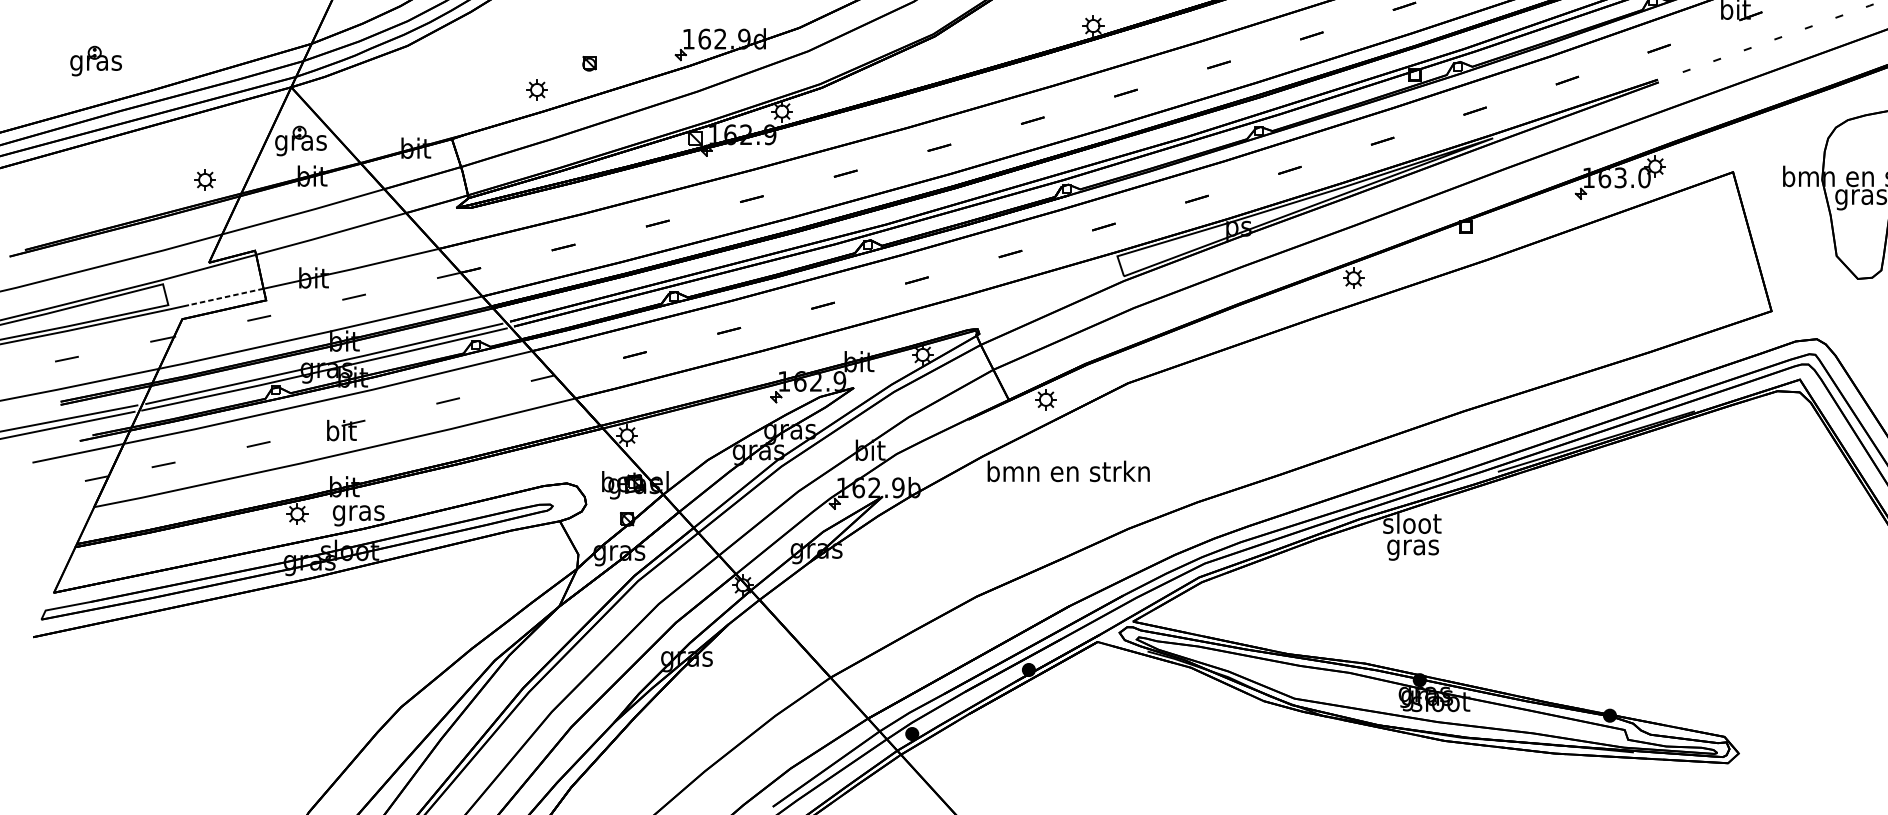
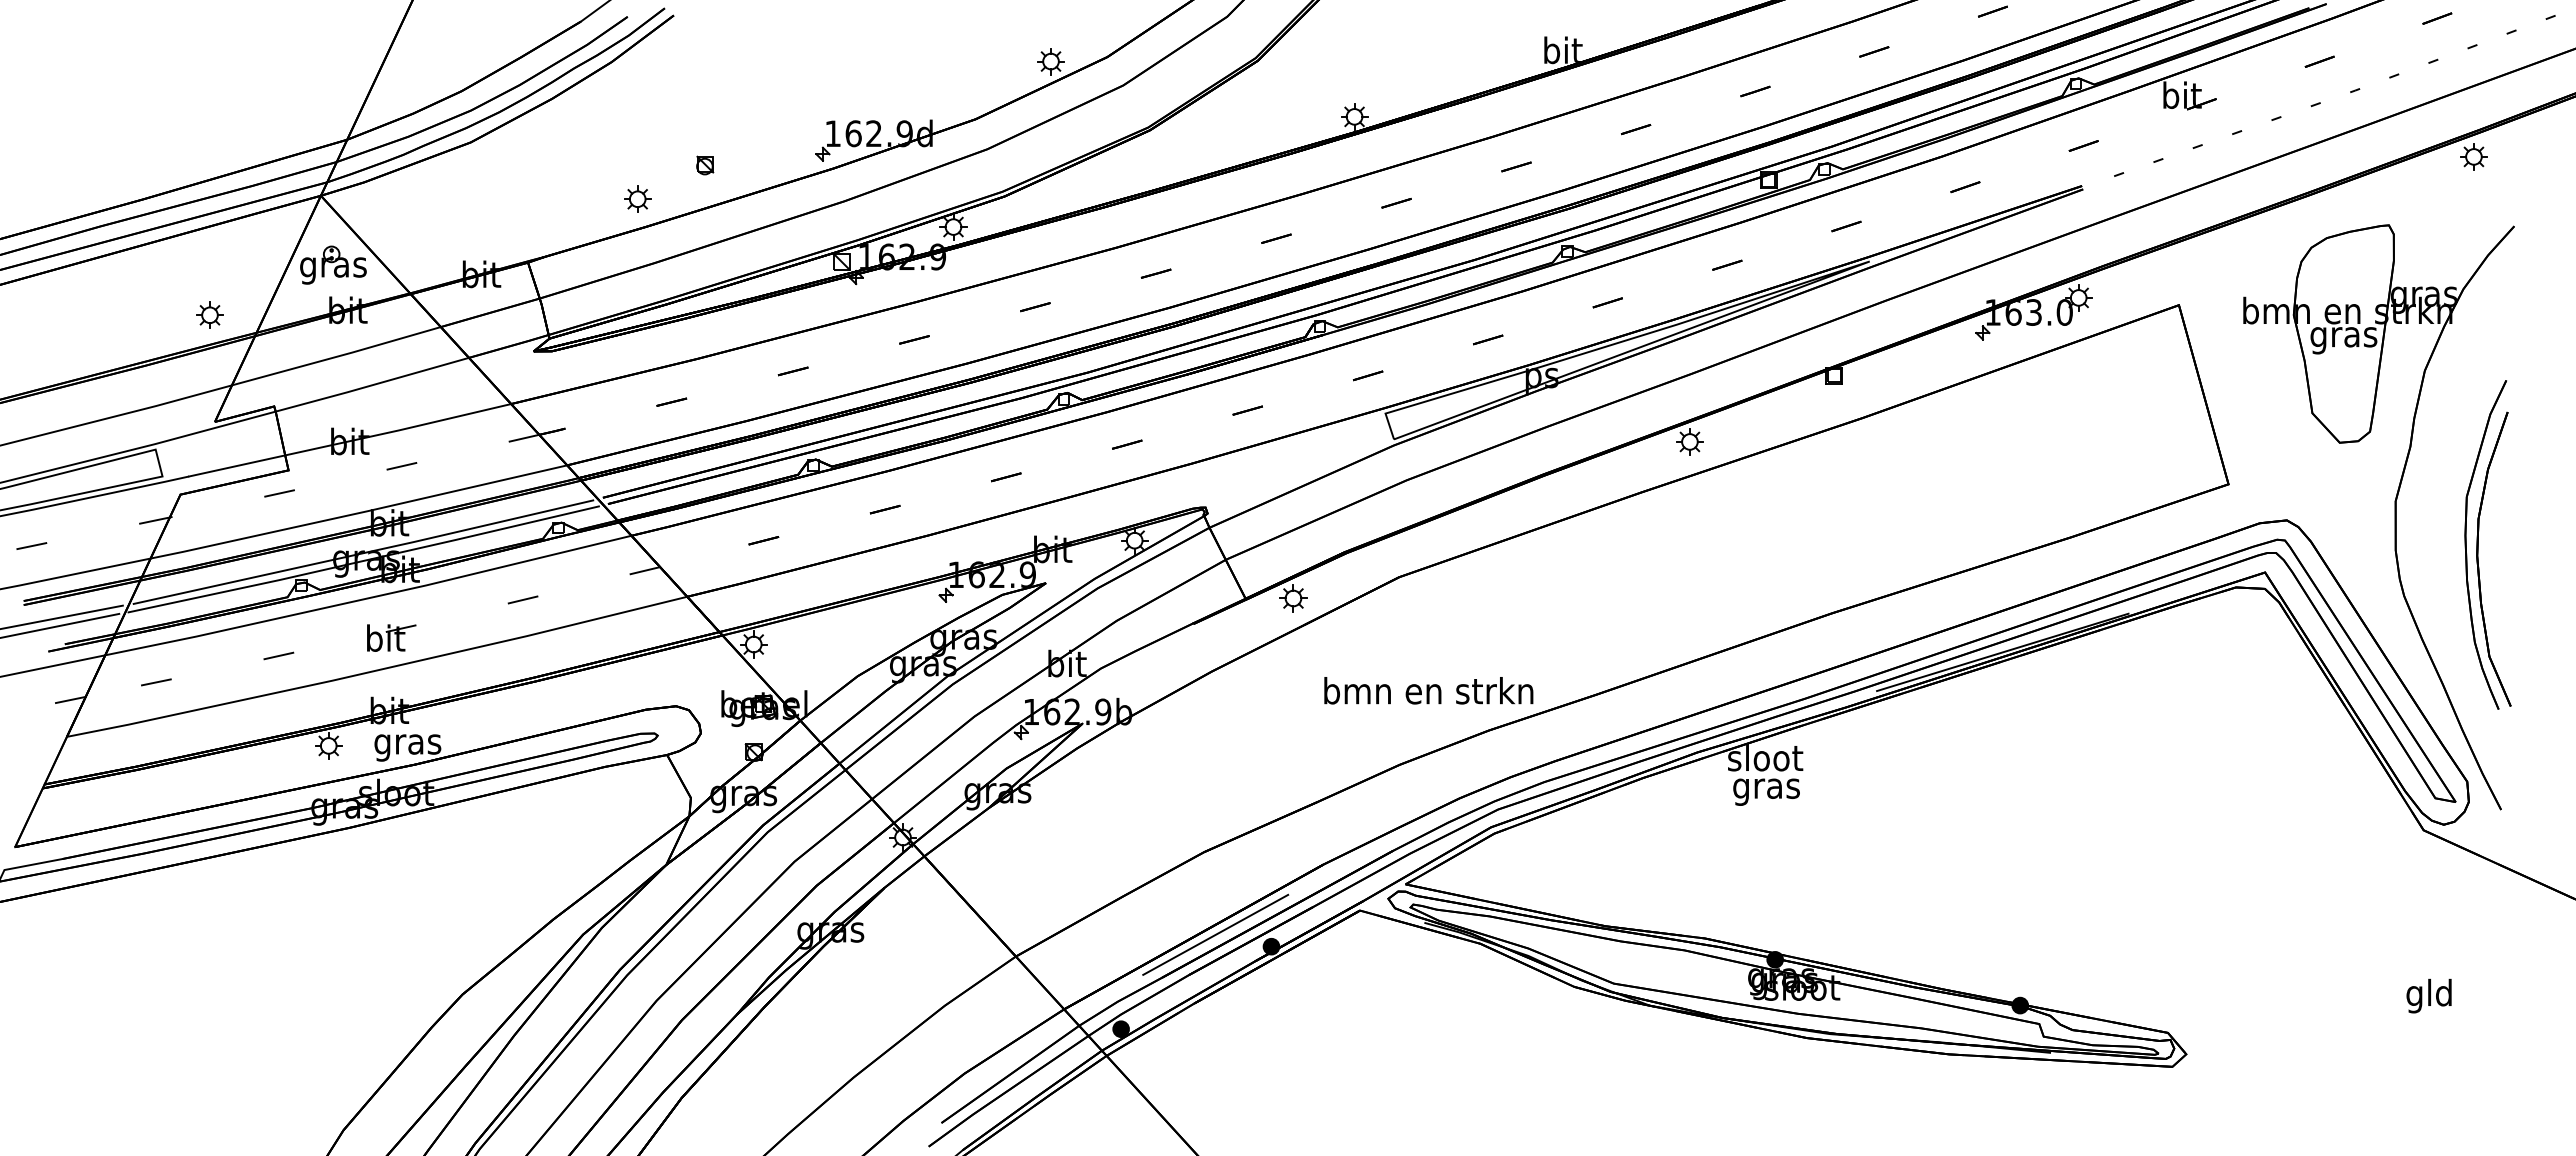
part: (96, 60) -> (69, 161), removed
line: (225, 297) -> (236, 466), dashed -> solid
text: (1068, 471) -> (1428, 690), moved
line: (985, 660) -> (1215, 934), added

